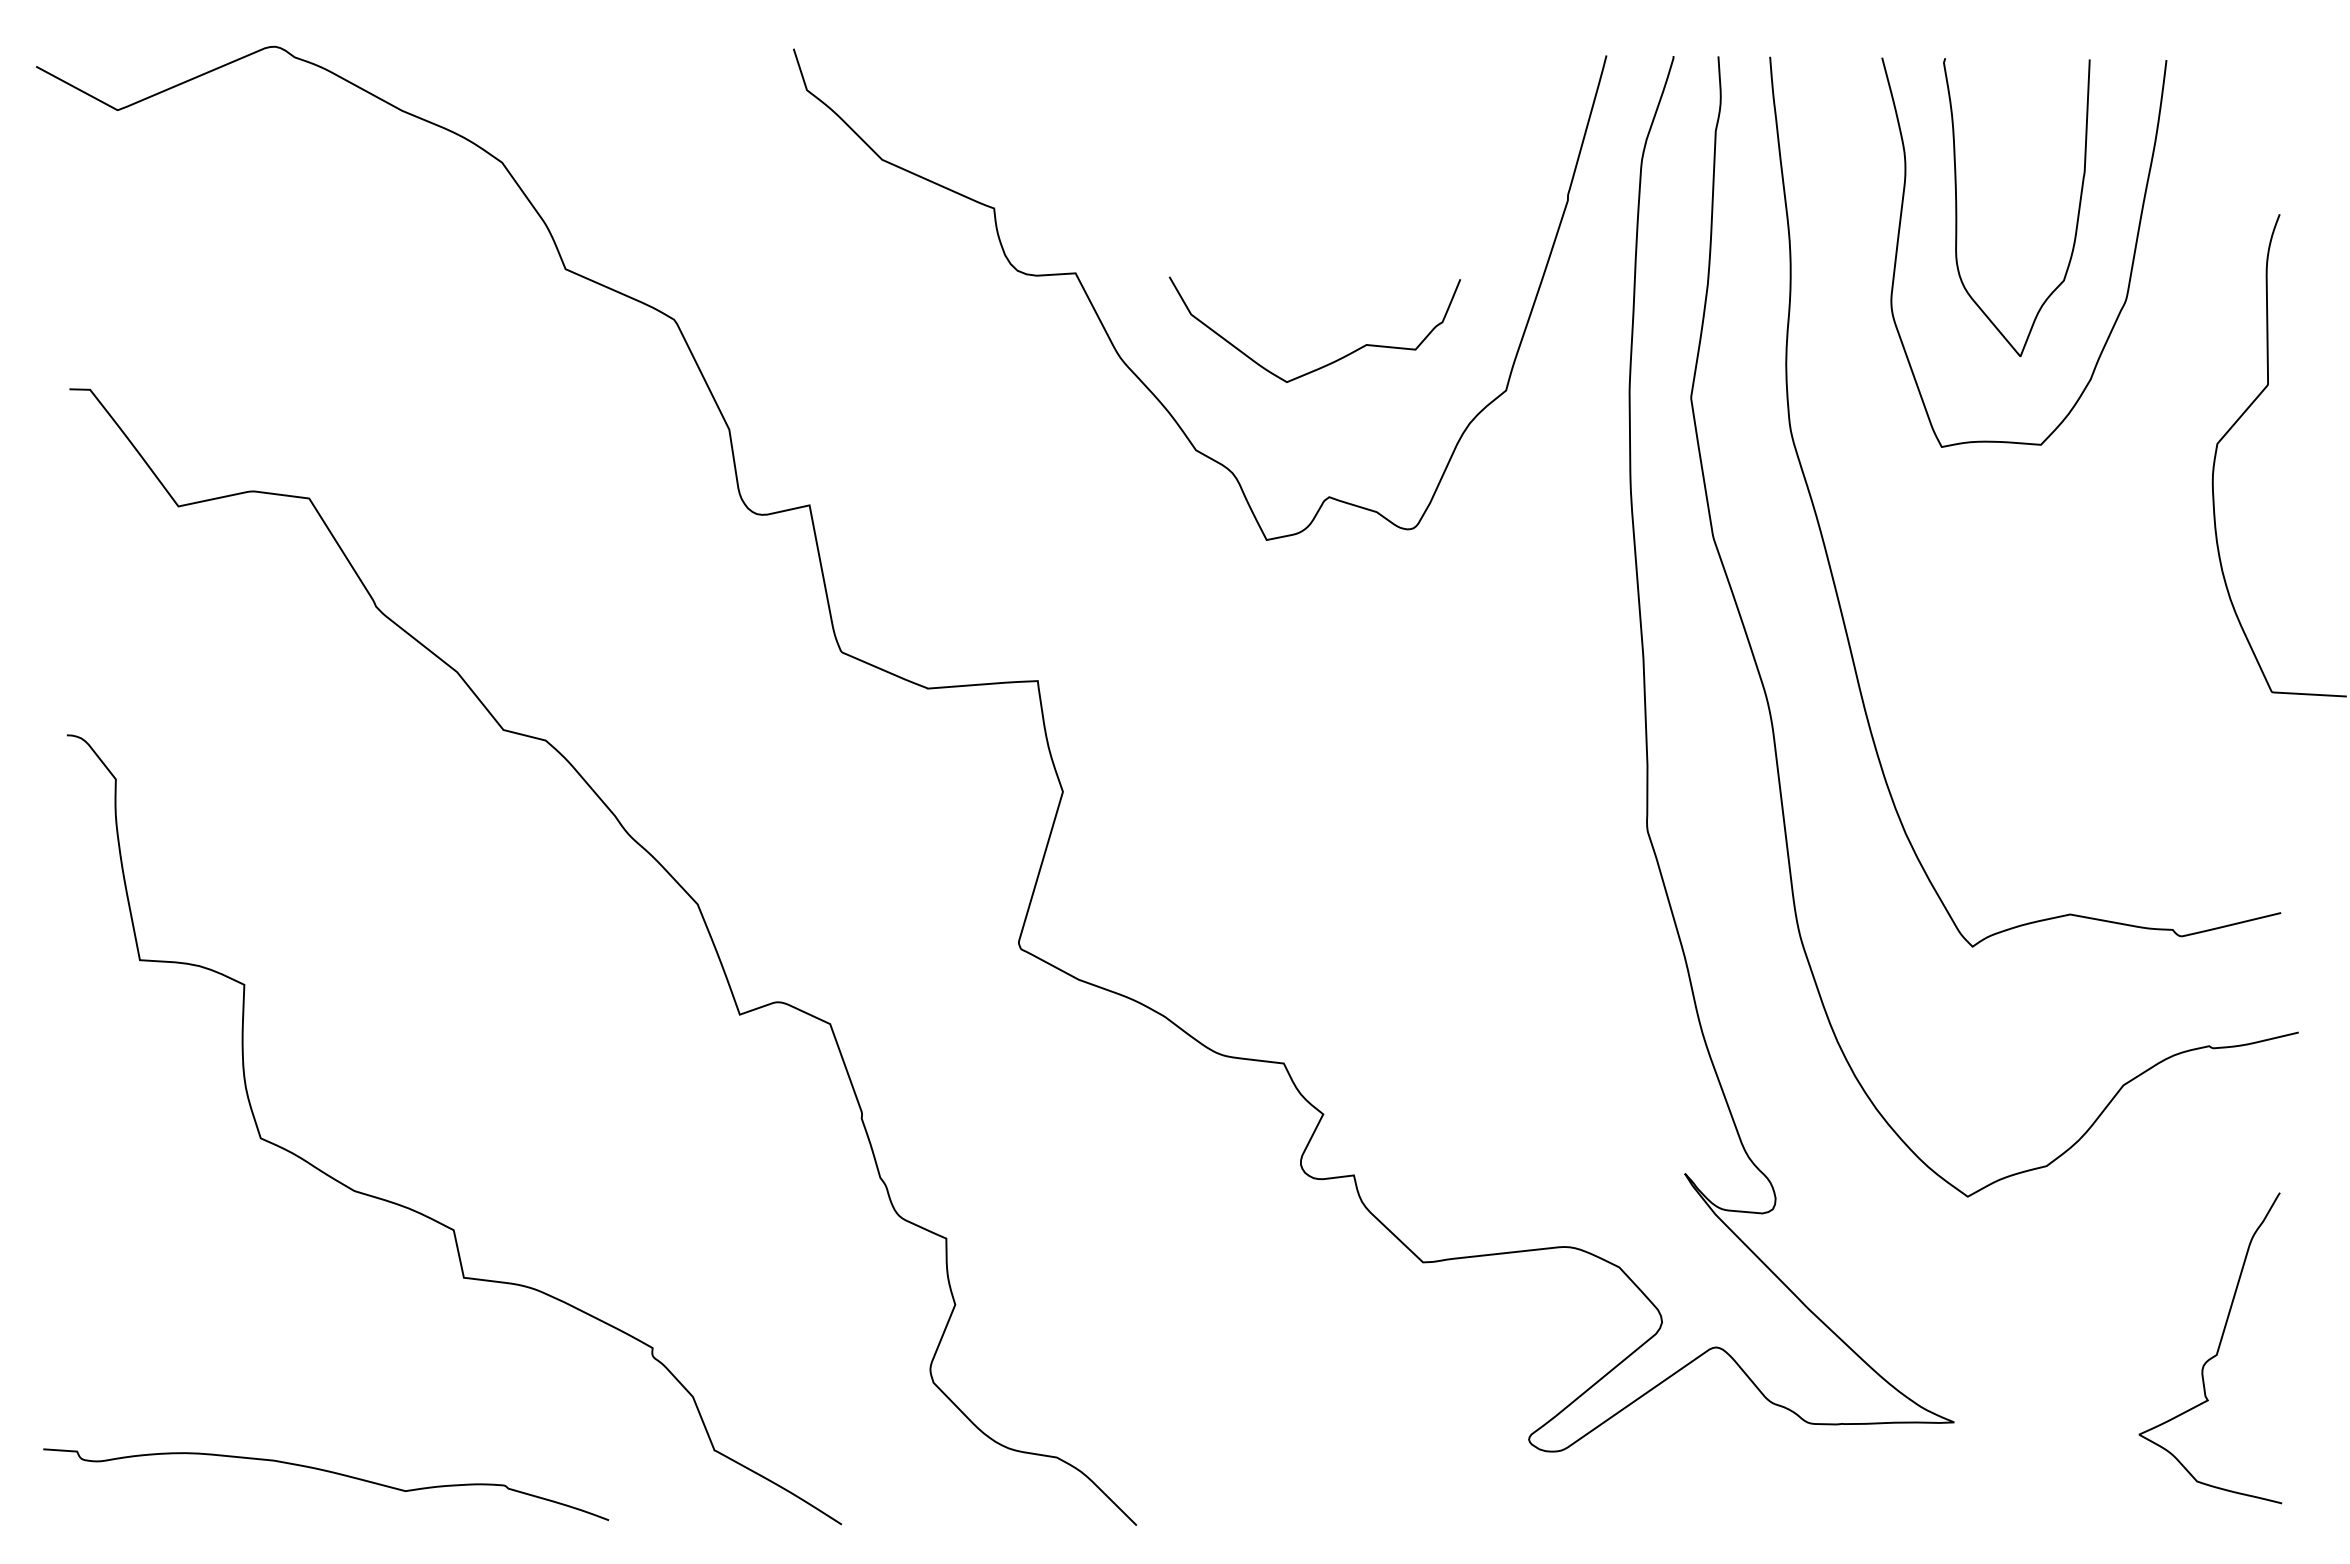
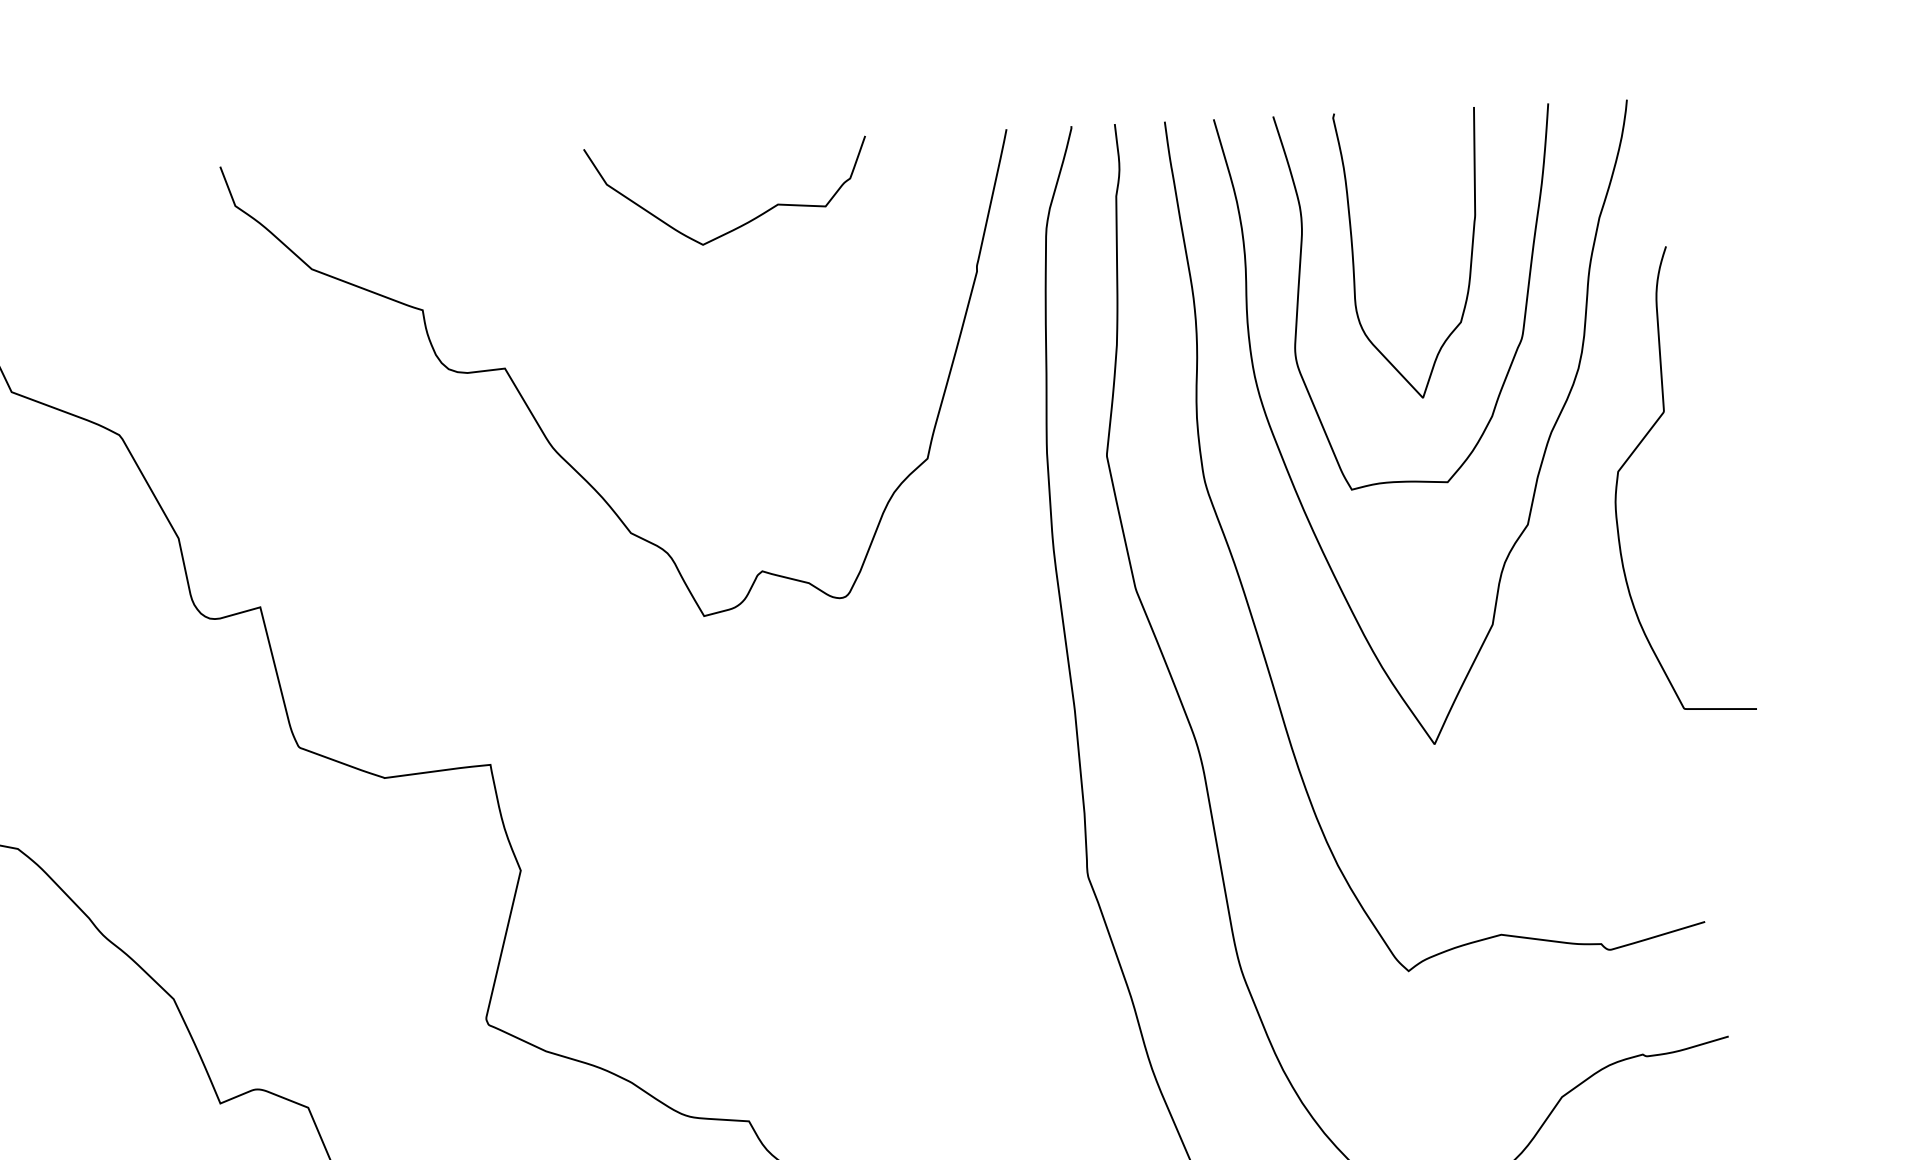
curve: (1330, 362) -> (744, 223), moved
curve: (2139, 425) -> (1541, 458), added

